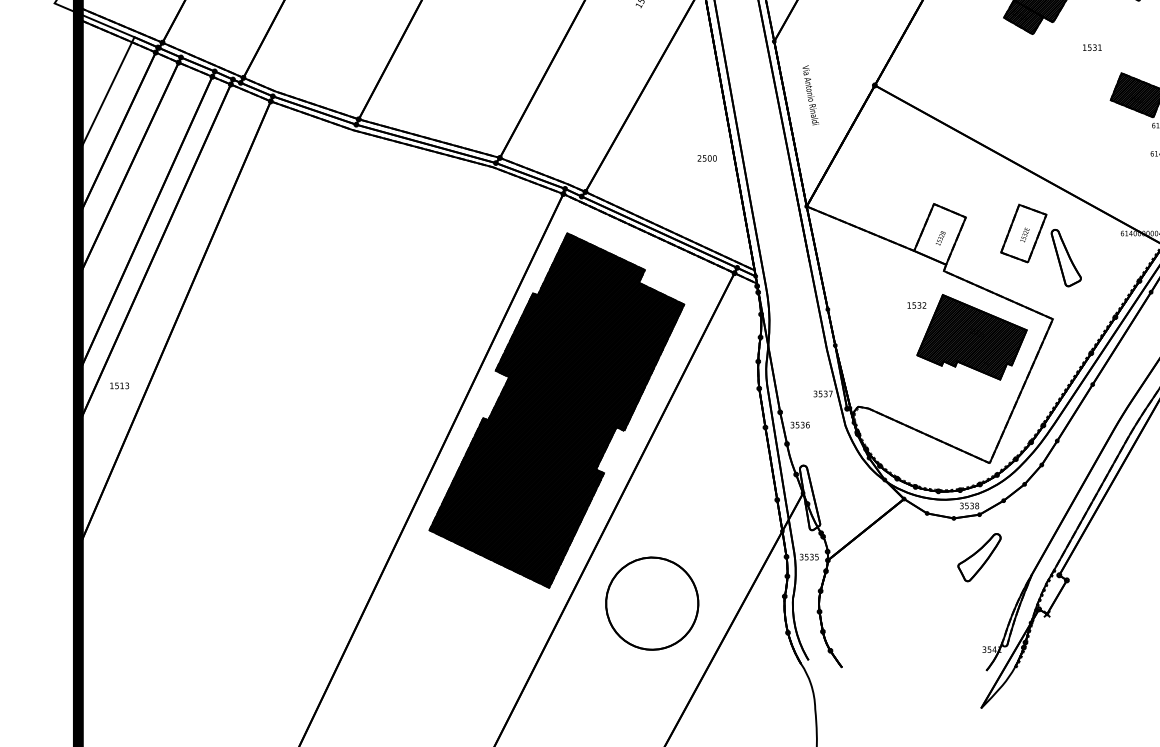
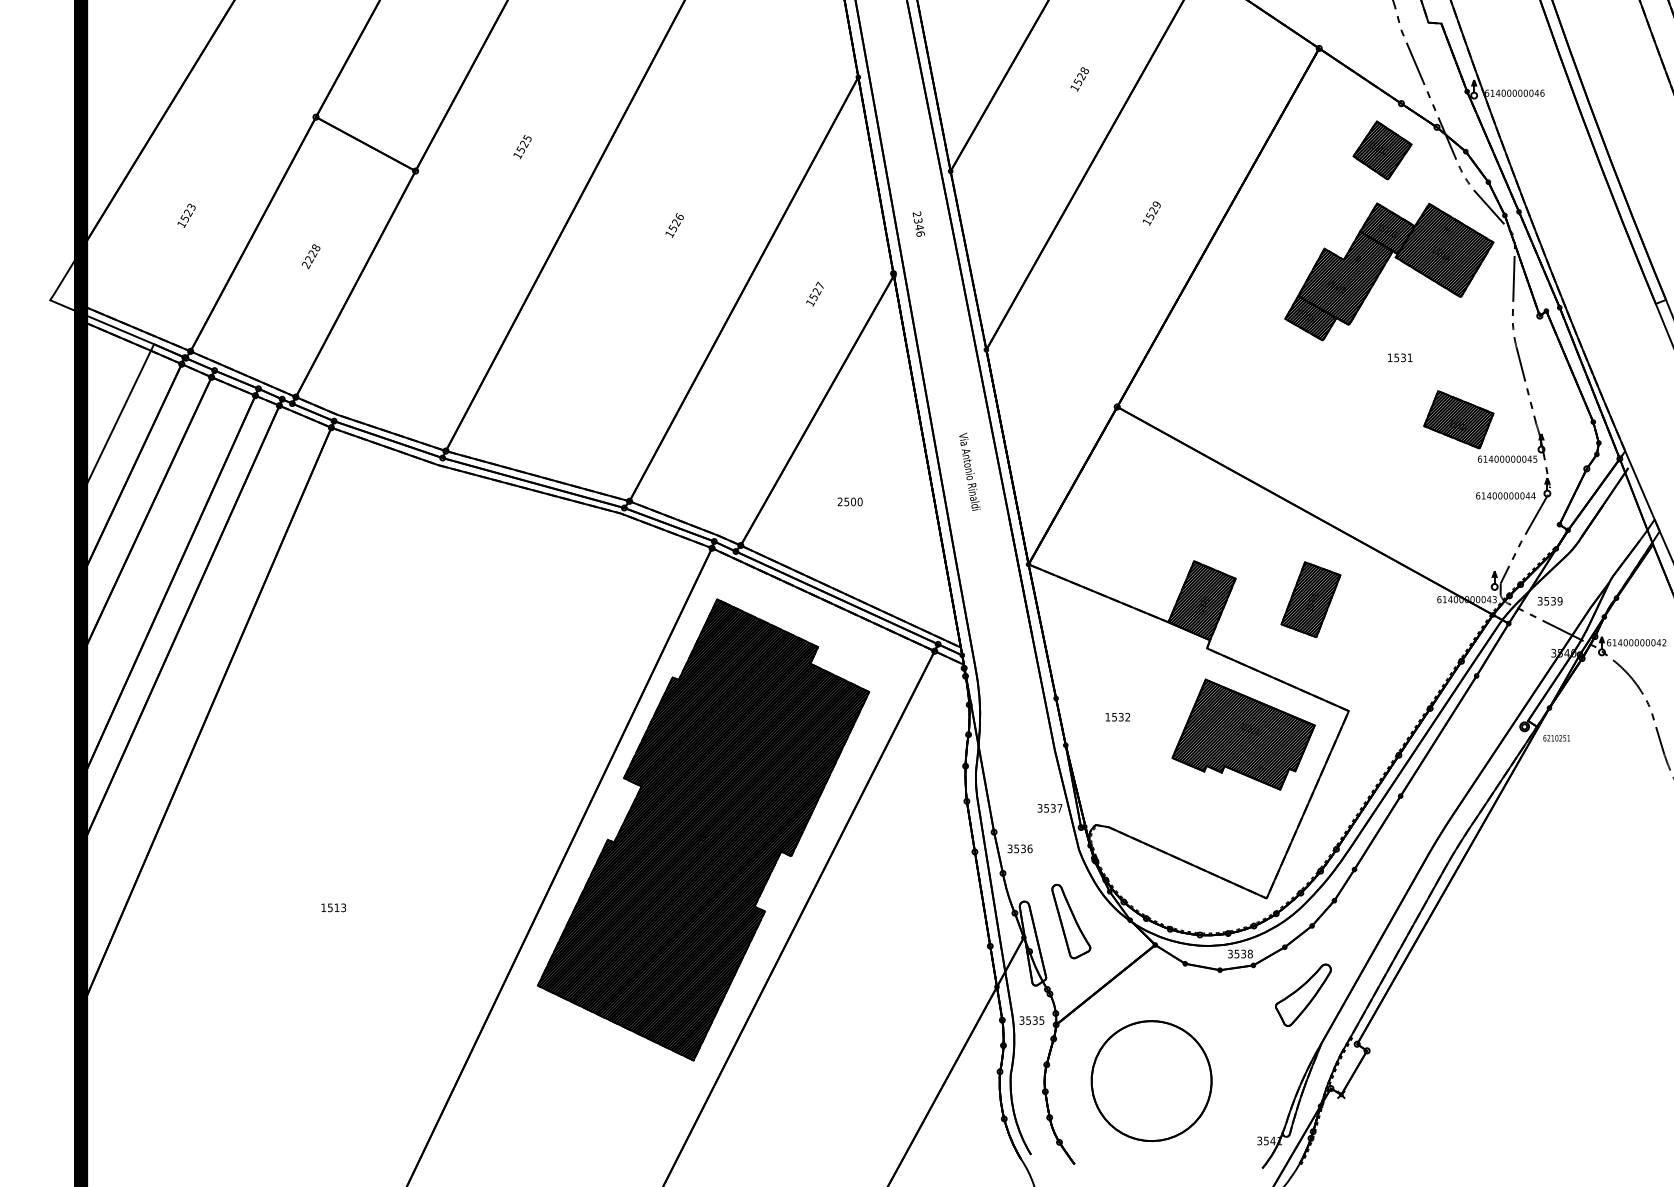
text: (810, 95) -> (969, 471), moved
text: (706, 158) -> (849, 501), moved
hatch: (1023, 233) -> (1310, 599), added
hatch: (939, 234) -> (1201, 600), added
part: (1066, 258) -> (1071, 921), moved
text: (916, 305) -> (1117, 717), moved
text: (119, 385) -> (333, 907), moved
part: (979, 557) -> (1303, 994), moved
part: (652, 603) -> (1151, 1081), moved

